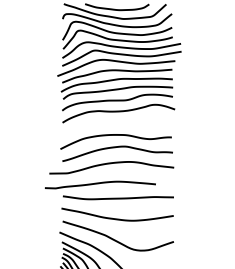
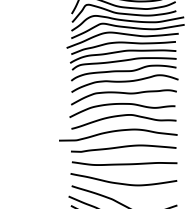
curve: (117, 124) -> (123, 93), added
curve: (100, 183) -> (123, 147), moved

